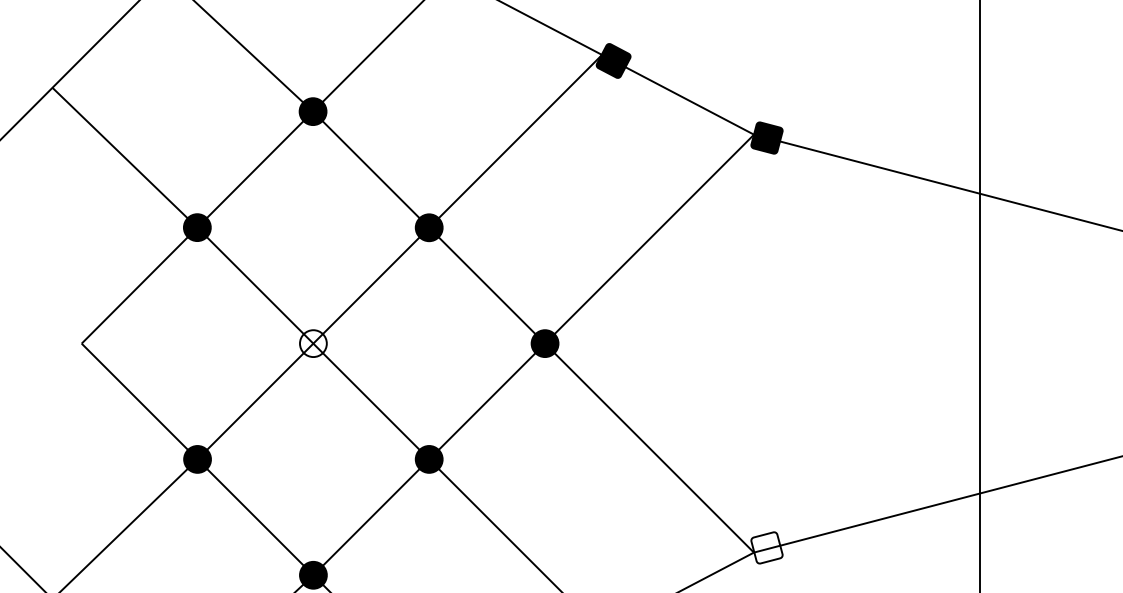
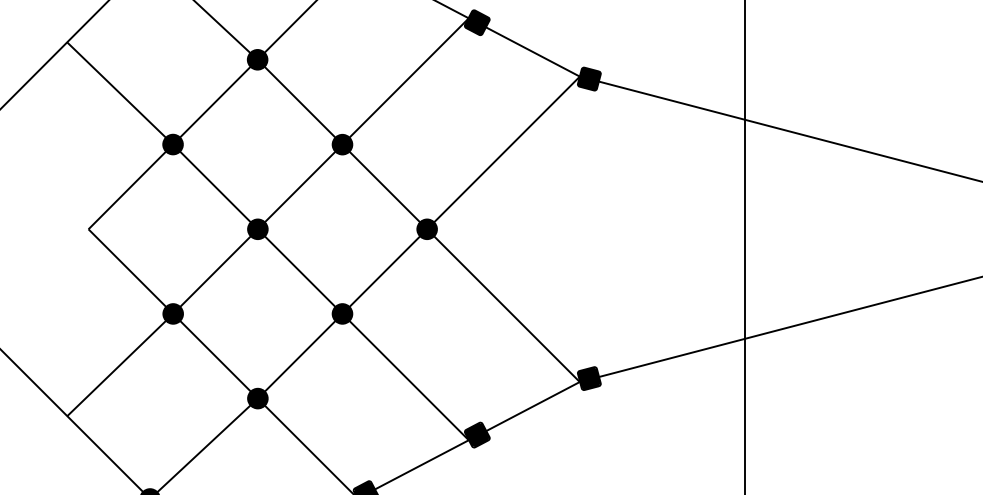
fill: (312, 343) -> (257, 229), added
fill: (765, 547) -> (588, 378), added

